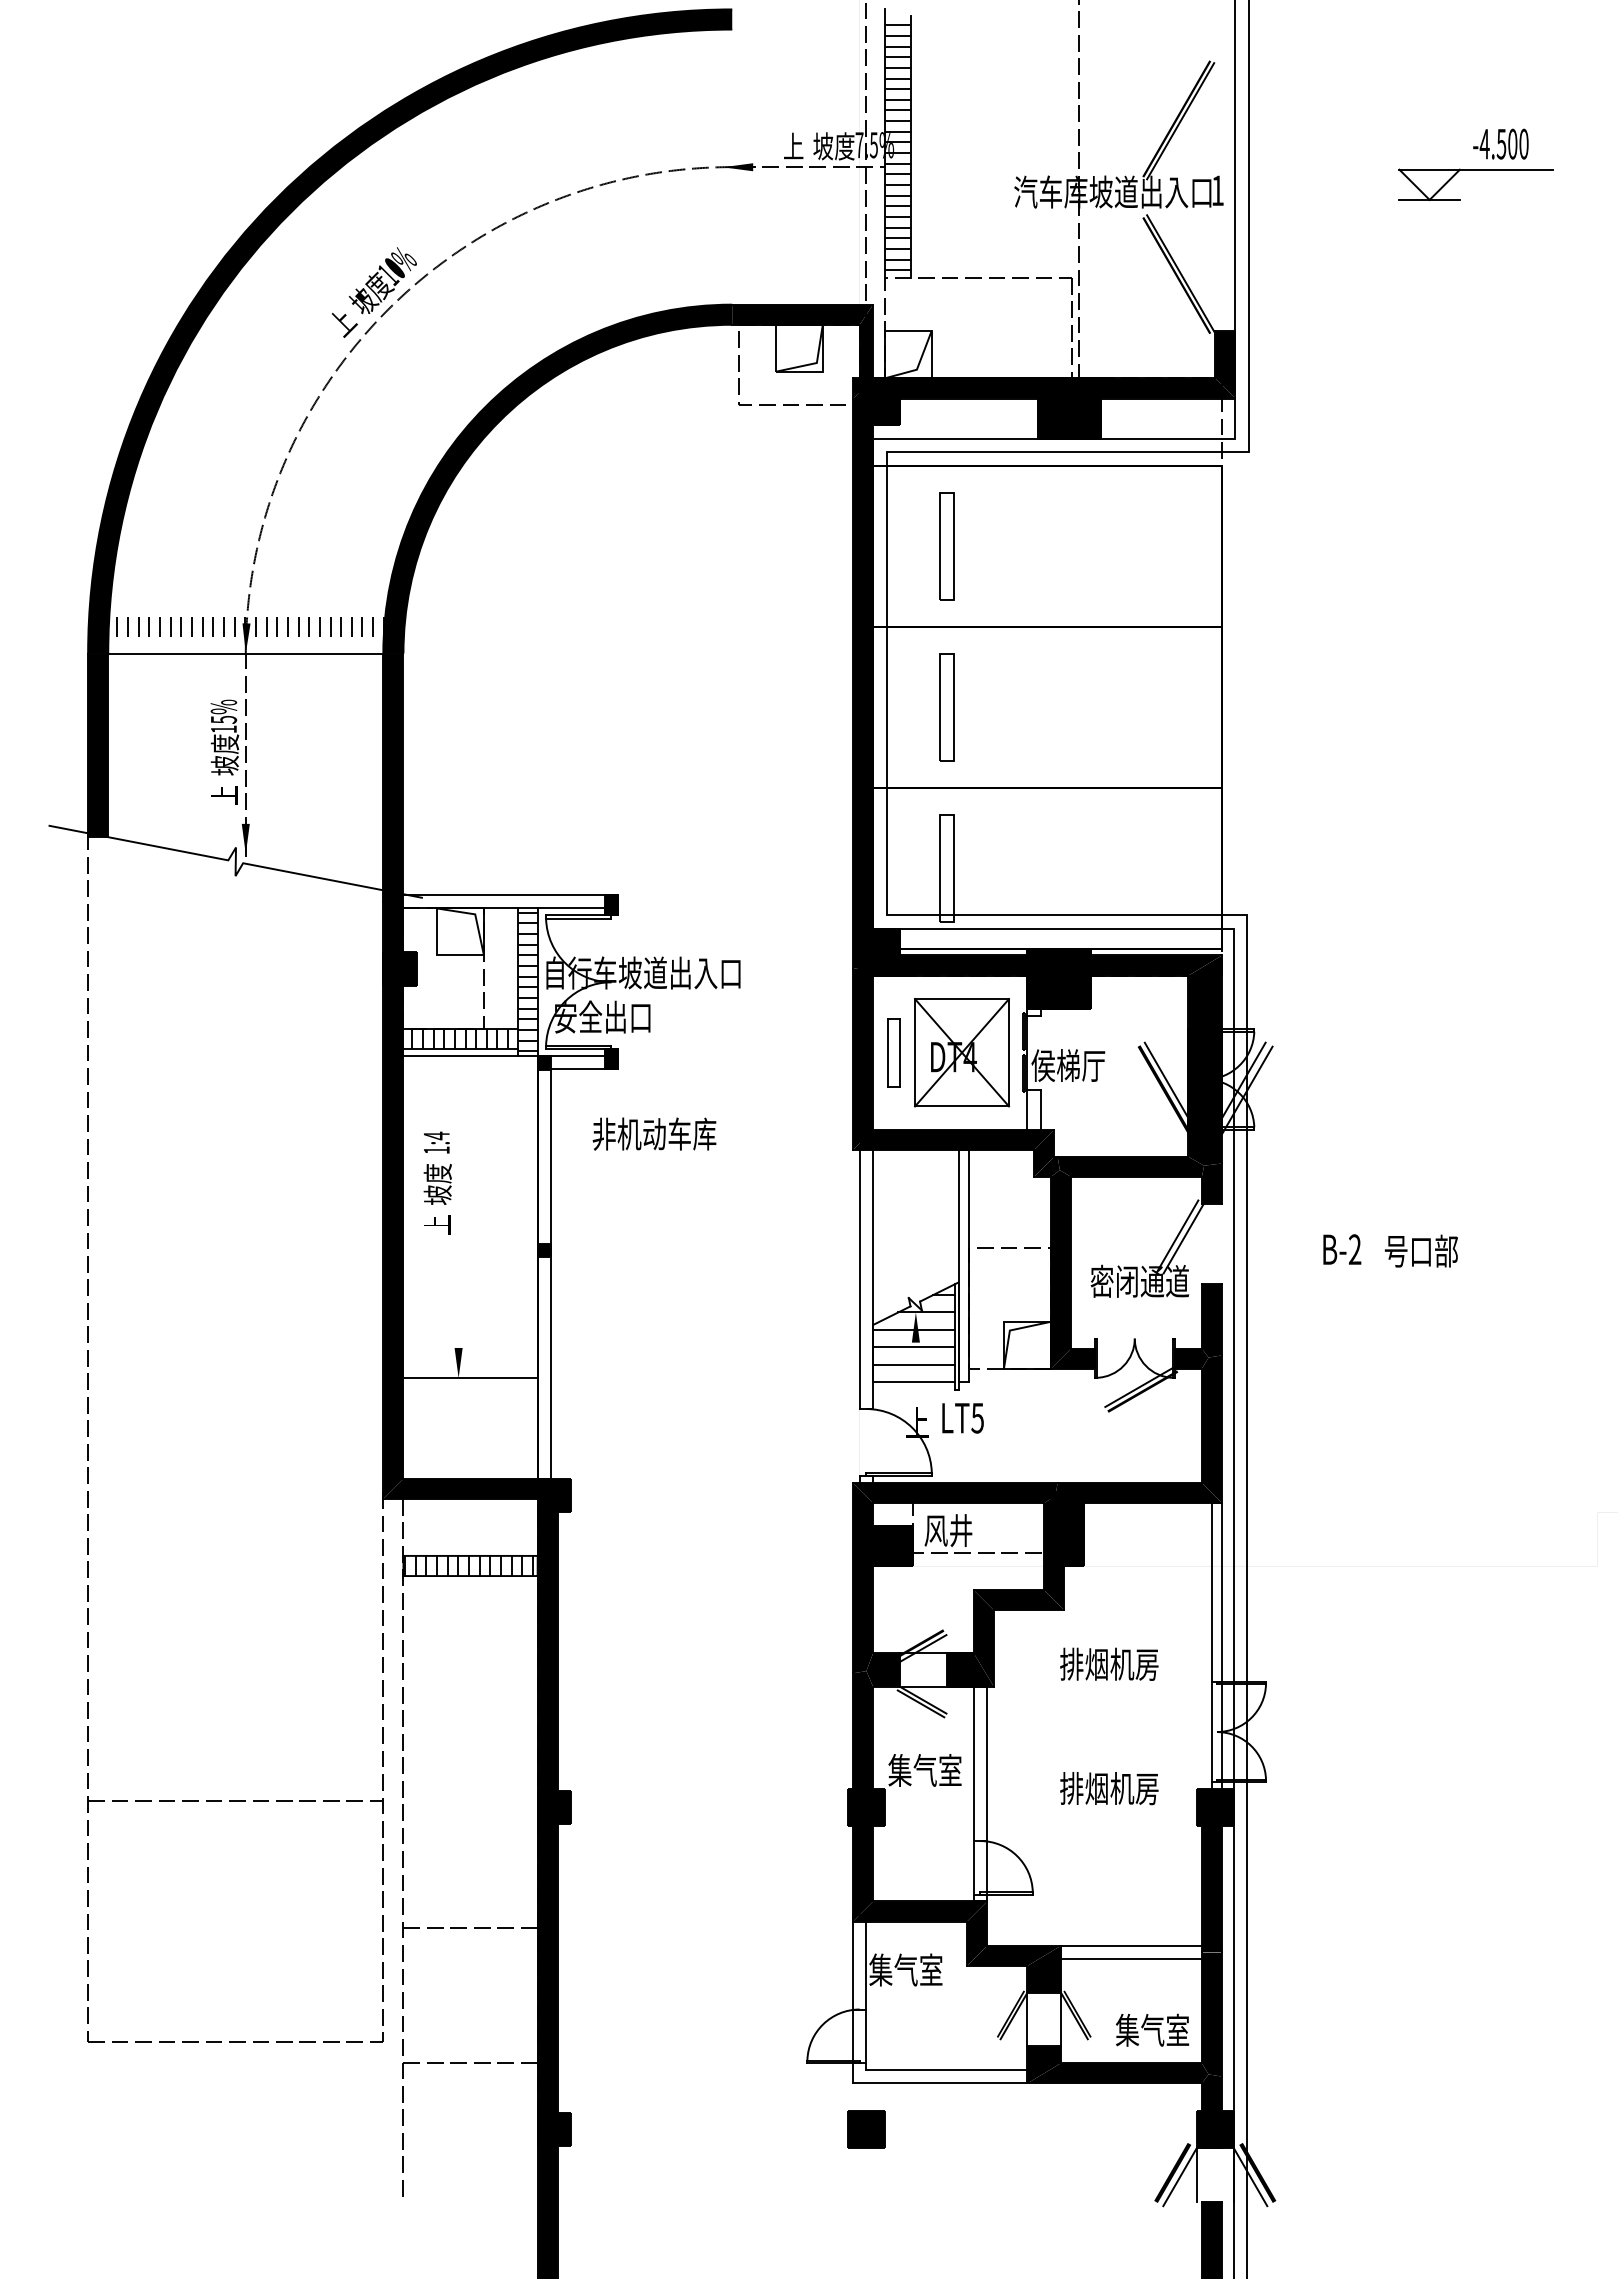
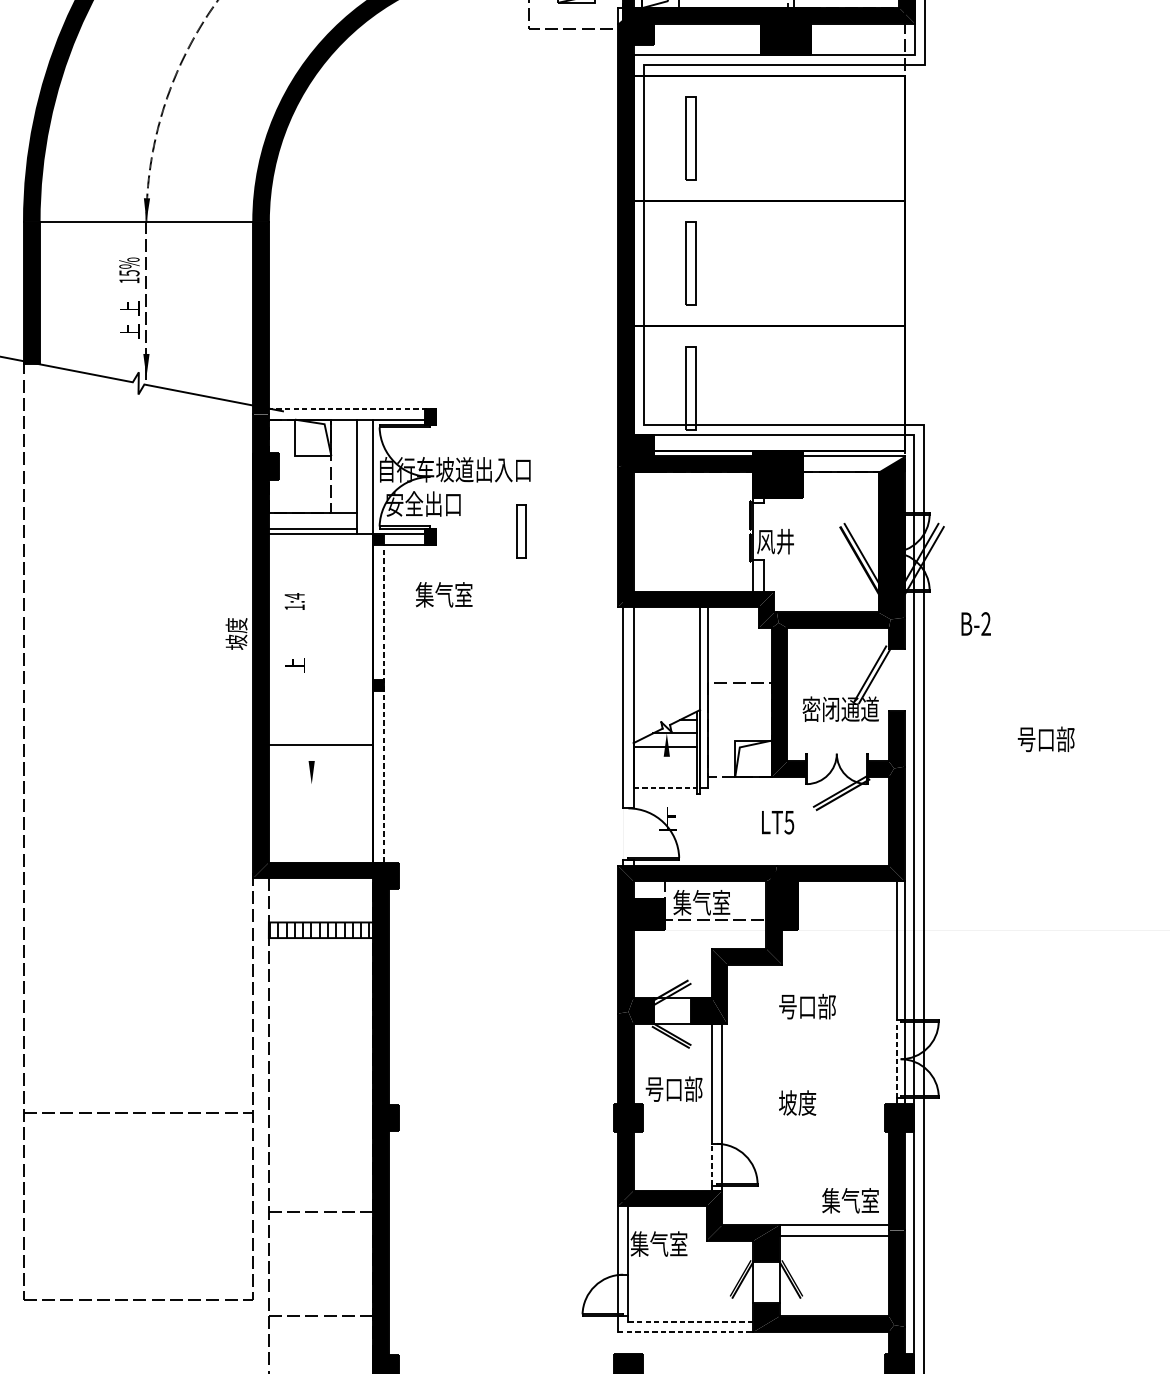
fill: (858, 388) -> (622, 15), removed
hatch: (250, 626) -> (150, 200), removed
text: (224, 754) -> (129, 300), 坡度 -> 上
line: (510, 895) -> (352, 409), solid -> dashed
fill: (1128, 965) -> (831, 463), removed
hatch: (527, 981) -> (365, 476), removed
hatch: (460, 1039) -> (313, 521), removed
part: (893, 1052) -> (521, 531), moved
part: (962, 1052) -> (703, 531), removed
text: (1068, 1065) -> (785, 541), 侯梯厅 -> 风井
text: (654, 1133) -> (463, 594), 非机动车库 -> 集气室
text: (437, 1183) -> (236, 633), moved
text: (1342, 1249) -> (976, 623), moved
text: (1420, 1250) -> (1045, 738), moved
line: (551, 1274) -> (383, 703), solid -> dashed
line: (913, 1347) -> (664, 760), removed
line: (913, 1364) -> (664, 773), removed
line: (470, 1378) -> (320, 745), moved
line: (913, 1382) -> (664, 787), solid -> dashed
text: (962, 1418) -> (777, 822), moved
text: (960, 1530) -> (701, 902), 风井 -> 集气室
text: (1109, 1663) -> (817, 1006), 排烟机房 -> 号口部
line: (1211, 1731) -> (896, 1058), solid -> dashed
text: (924, 1770) -> (673, 1089), 集气室 -> 号口部
text: (1109, 1788) -> (817, 1103), 排烟机房 -> 坡度
line: (973, 1867) -> (711, 1164), solid -> dashed
text: (1152, 2029) -> (850, 1200), moved
line: (946, 2069) -> (690, 1321), solid -> dashed
line: (940, 2083) -> (685, 1332), solid -> dashed

